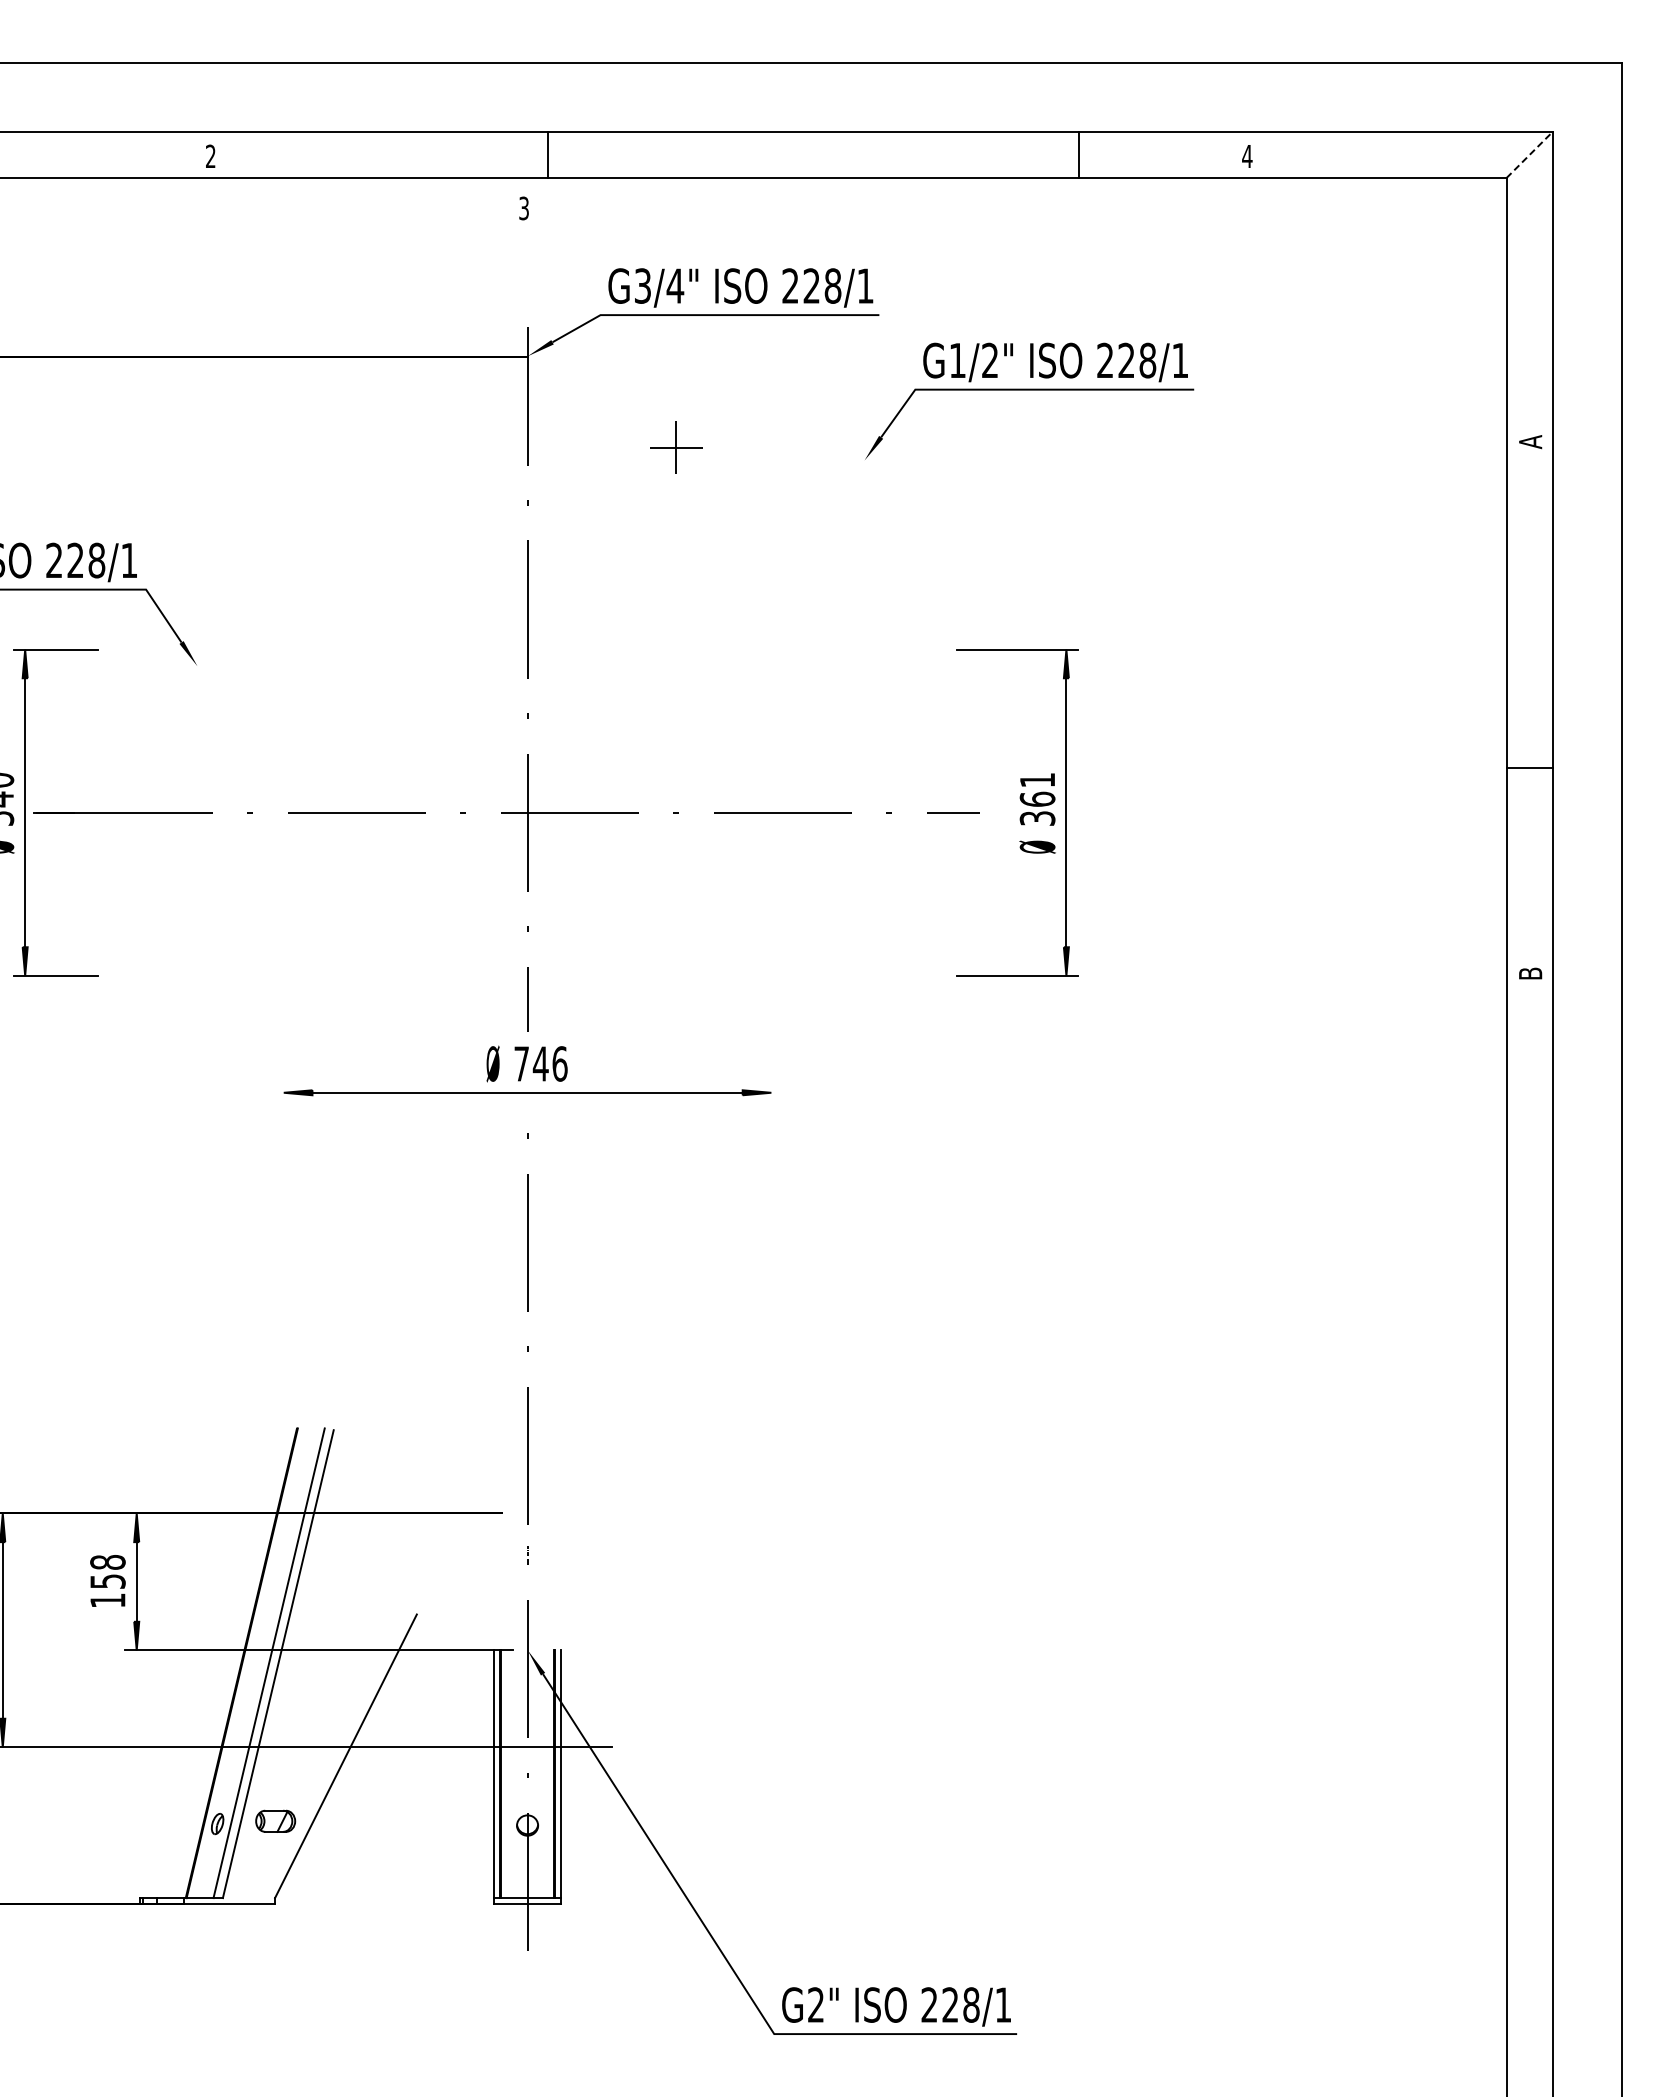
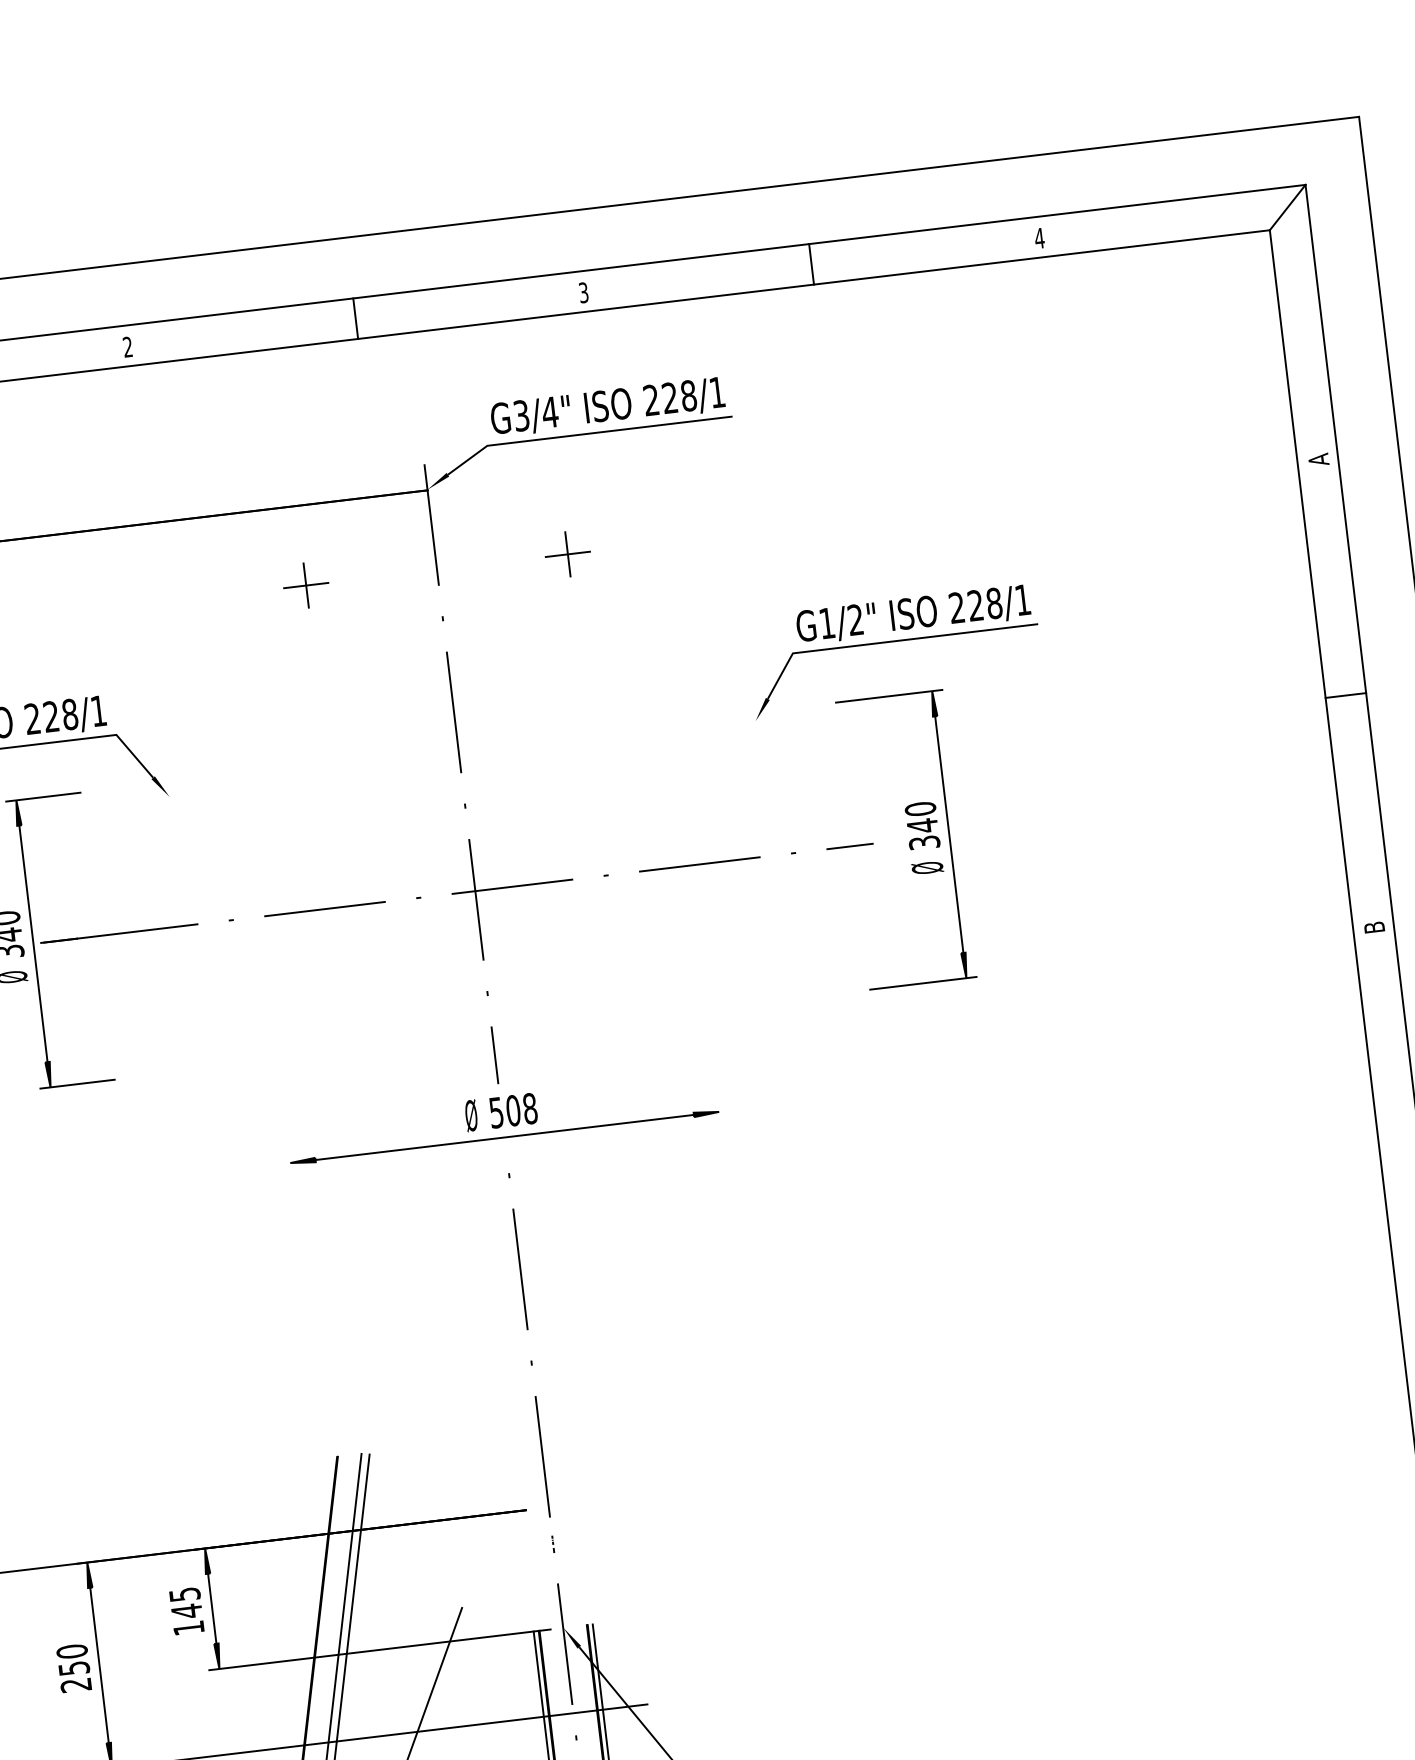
line: (547, 155) -> (355, 319), moved
line: (1079, 155) -> (811, 264), moved
line: (1529, 155) -> (1287, 207), dashed -> solid
text: (523, 208) -> (583, 292), moved
part: (1029, 390) -> (893, 642), moved
part: (378, 447) -> (305, 585), added
line: (1529, 767) -> (1345, 695), moved
text: (1037, 789) -> (921, 817), 361 -> 340
text: (540, 1063) -> (513, 1110), 746 -> 508
text: (107, 1572) -> (185, 1603), 158 -> 145

